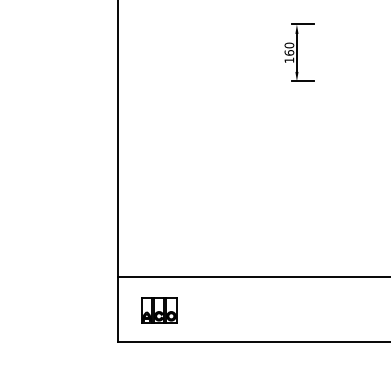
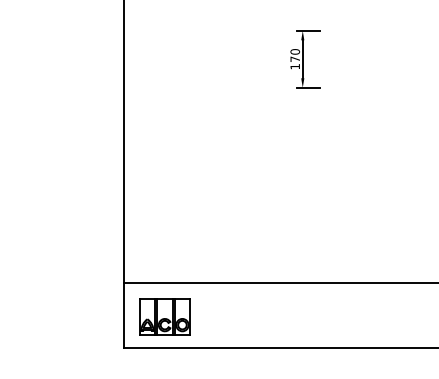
text: (289, 53) -> (295, 59), 160 -> 170
part: (158, 310) -> (164, 316), size x1.43

